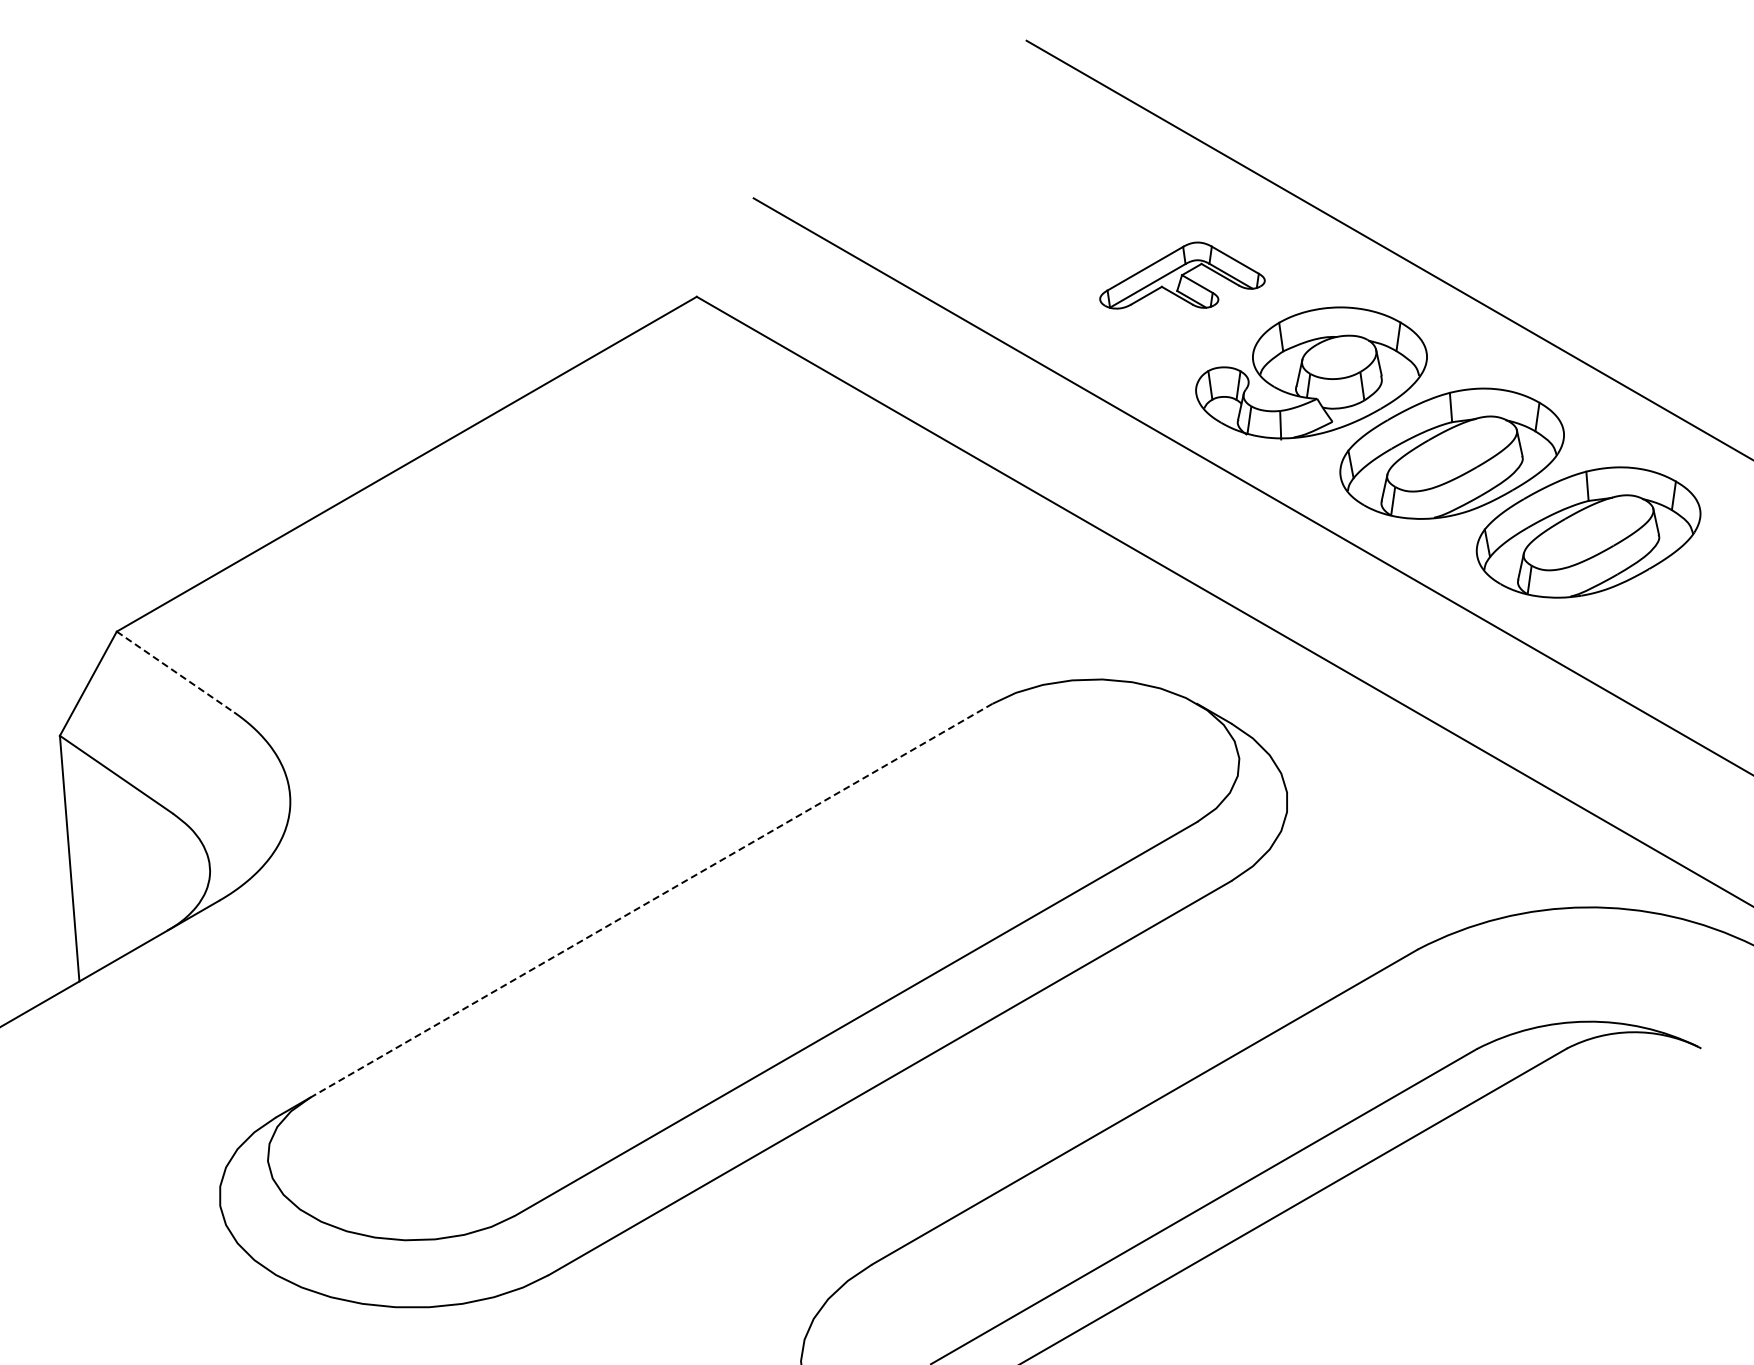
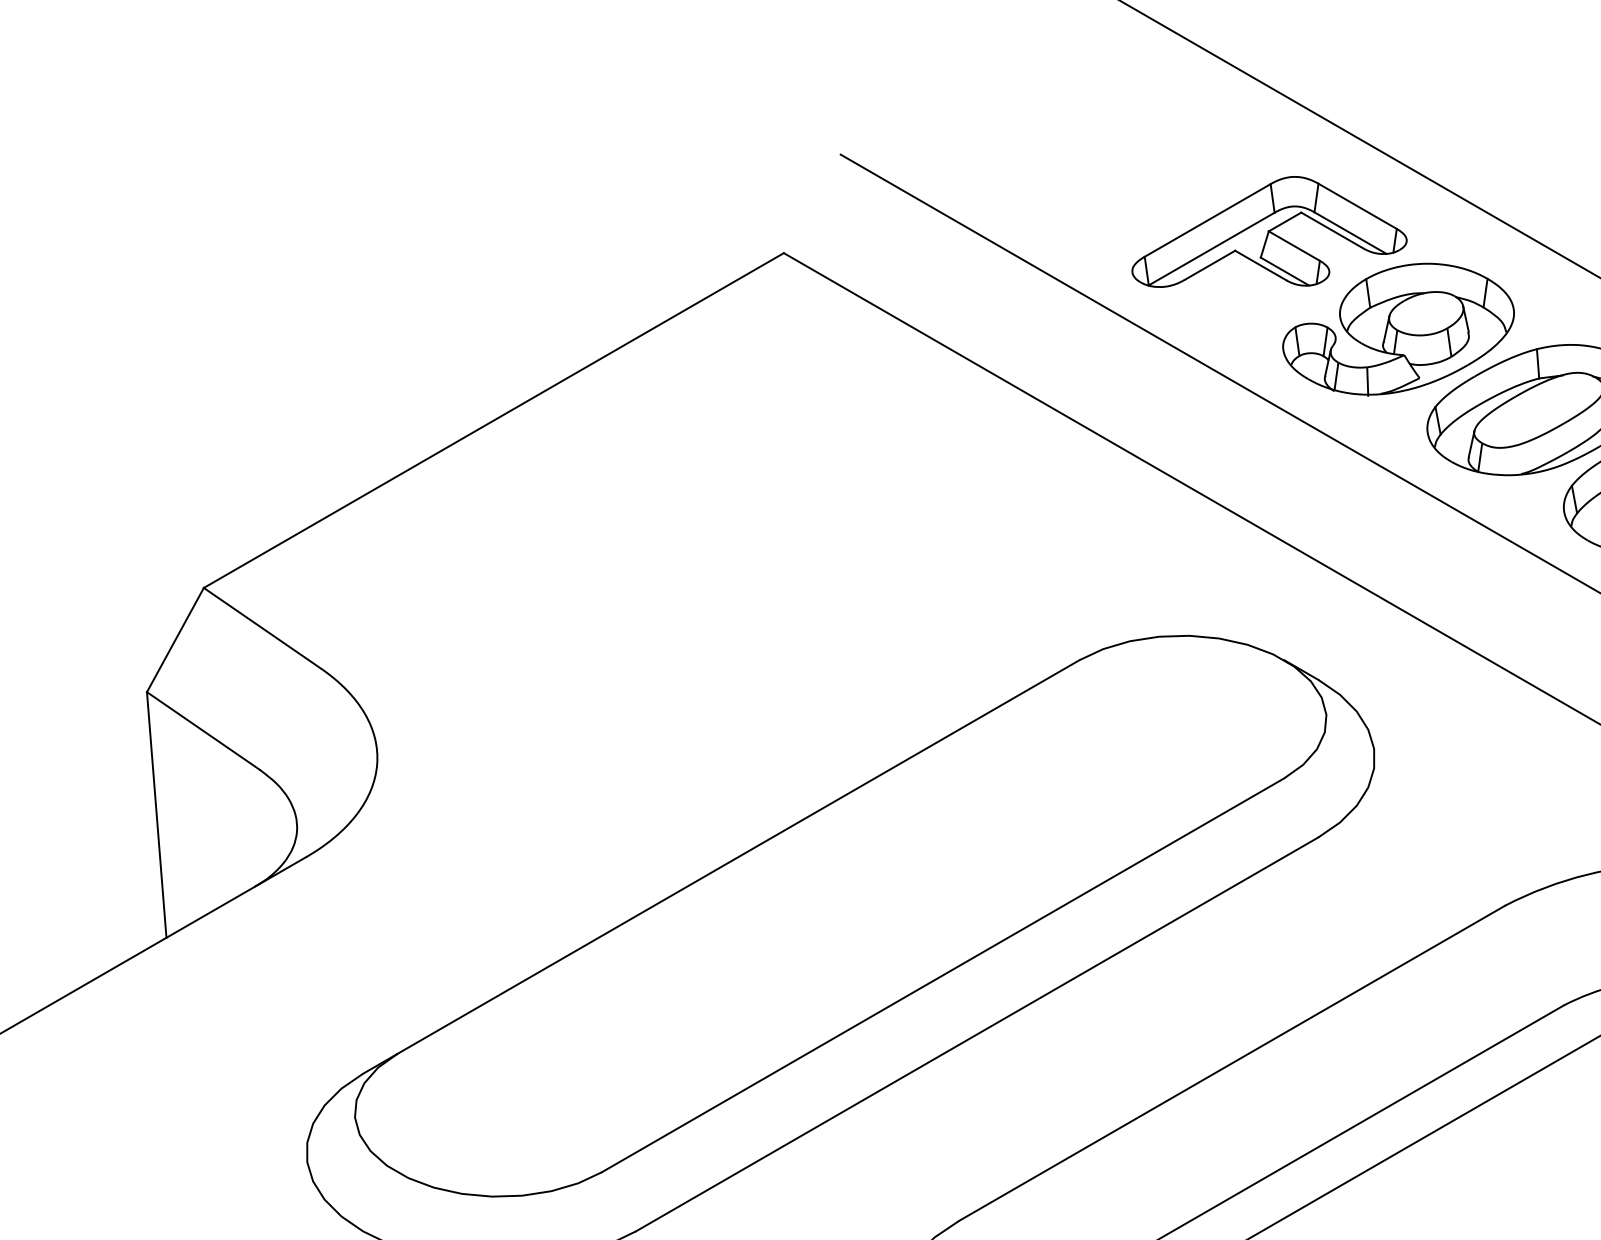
part: (1182, 275) -> (1269, 231), size x1.67
line: (175, 672) -> (262, 628), dashed -> solid
line: (651, 900) -> (738, 856), dashed -> solid

